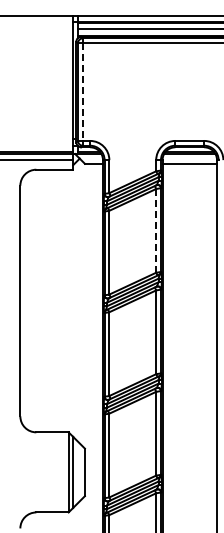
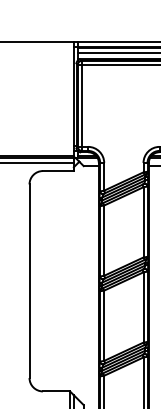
line: (82, 92) -> (81, 106), dashed -> solid
line: (156, 230) -> (143, 222), dashed -> solid

